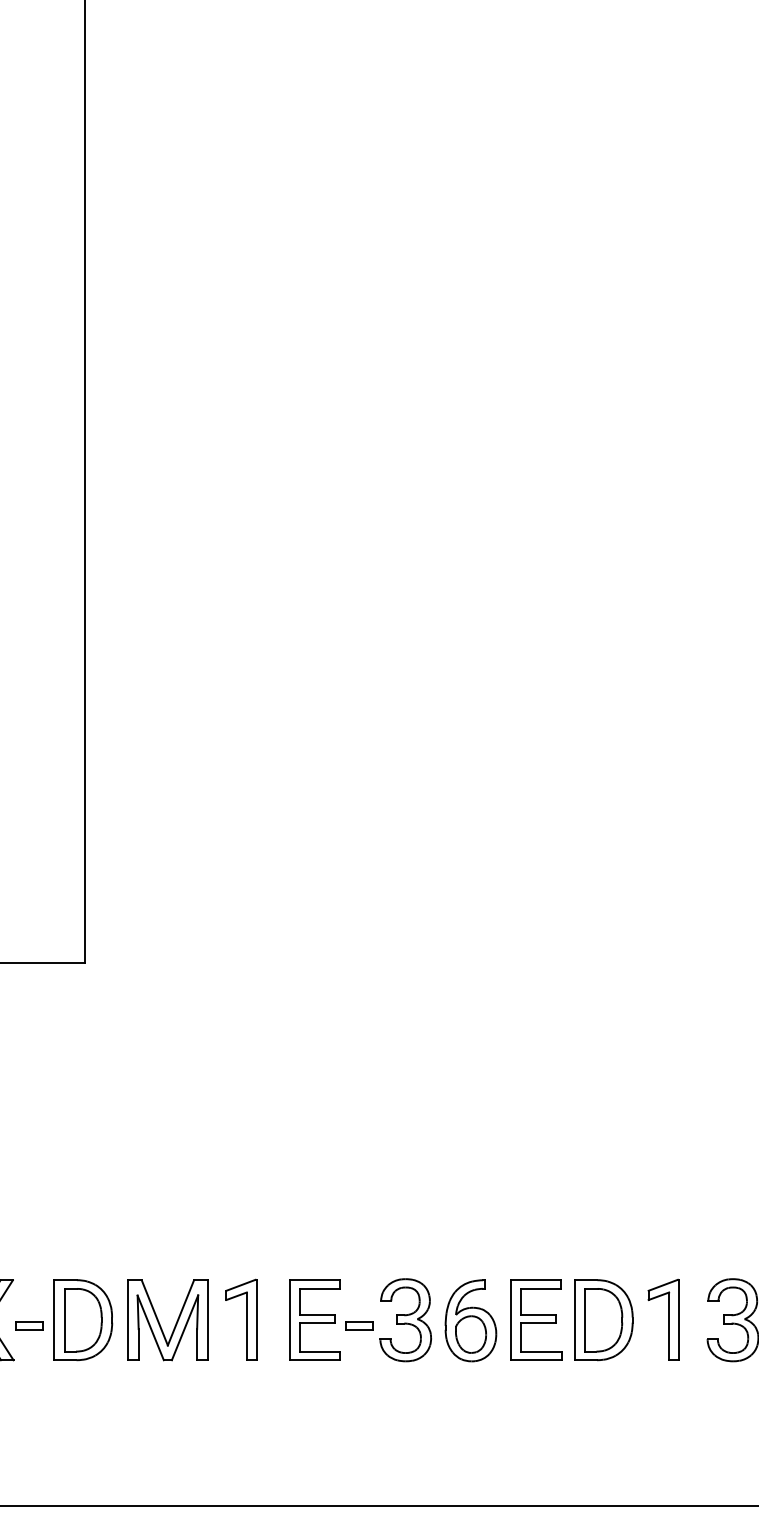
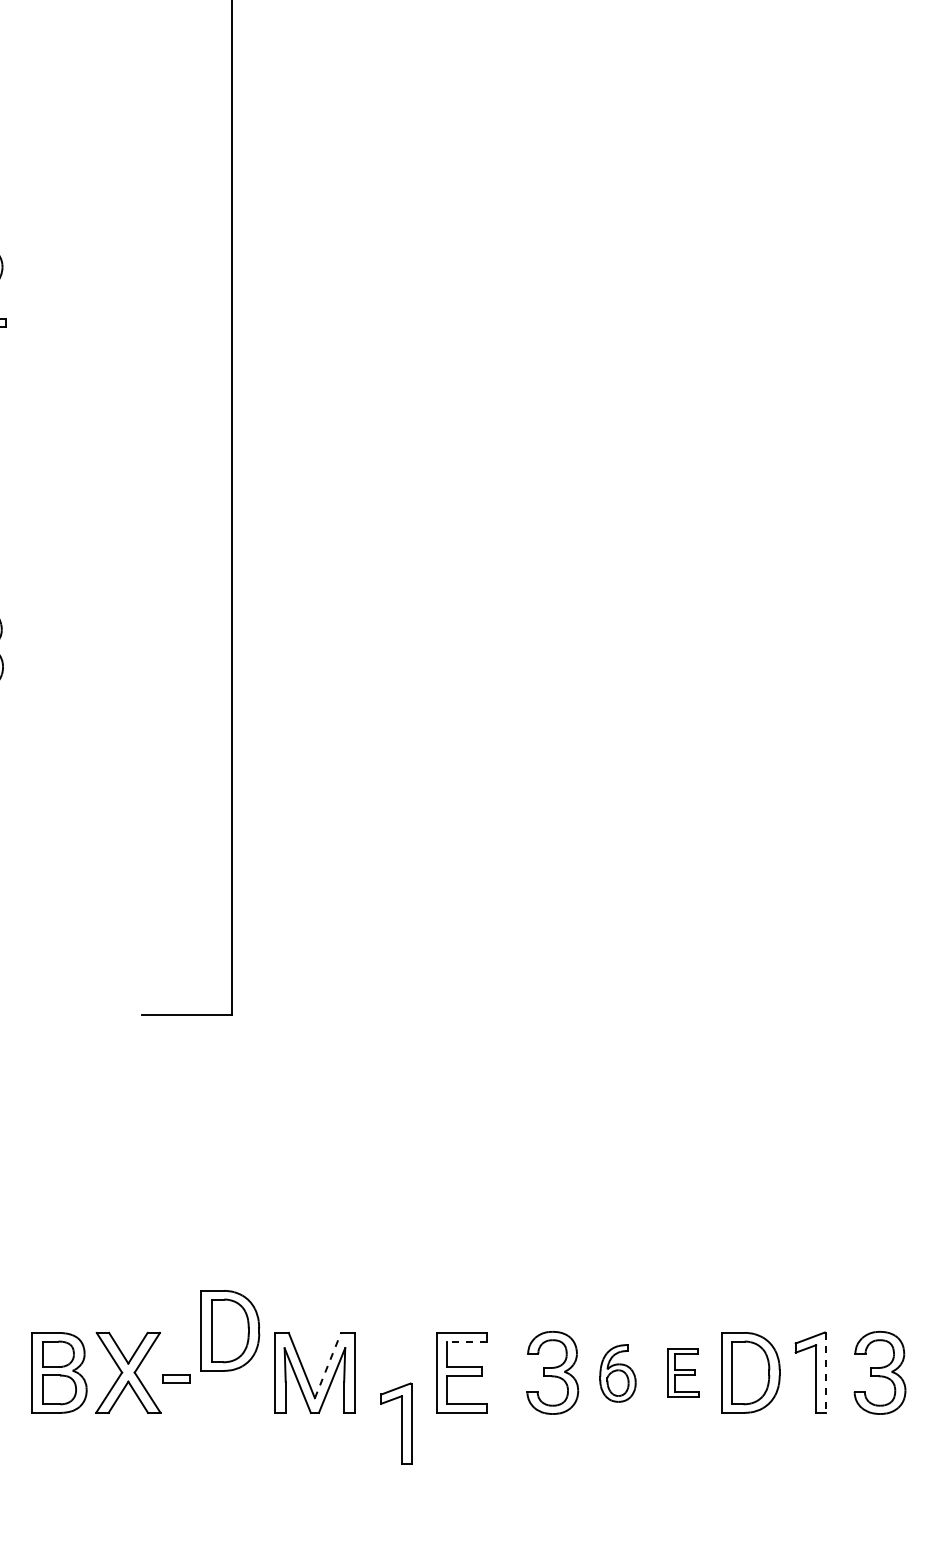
line: (319, 1288) -> (466, 1341), solid -> dashed
line: (181, 1312) -> (328, 1365), solid -> dashed
part: (83, 1319) -> (230, 1330), moved
part: (241, 1319) -> (396, 1423), moved
part: (536, 1319) -> (683, 1372), size x0.6
part: (470, 1320) -> (617, 1373), size x0.7
line: (679, 1320) -> (826, 1373), solid -> dashed
part: (359, 1325) -> (506, 1378), removed

